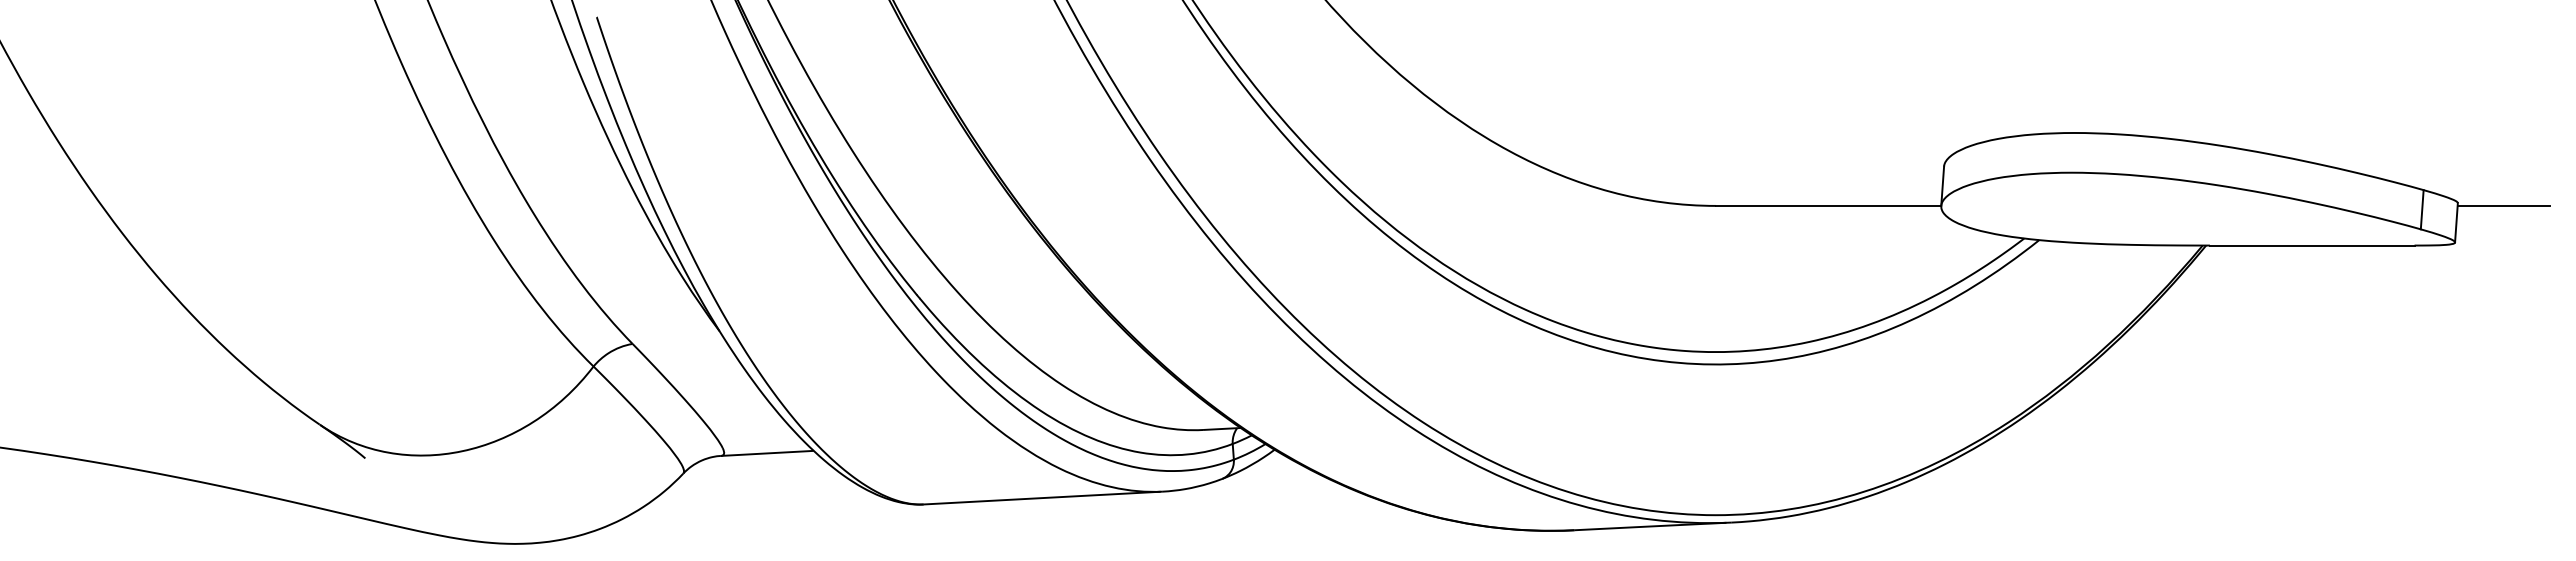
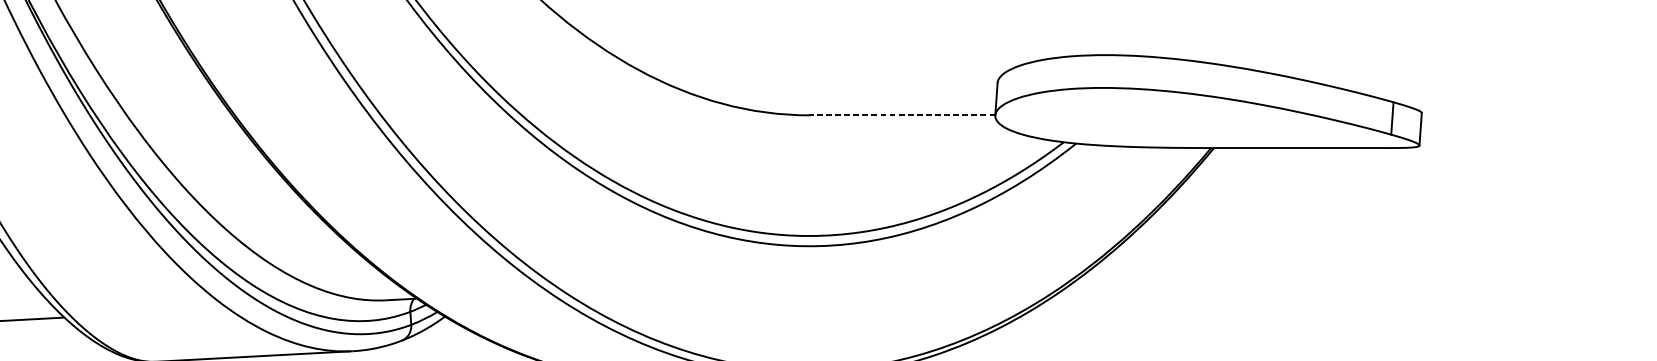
line: (1828, 205) -> (902, 114), solid -> dashed
line: (2503, 205) -> (1459, 114), removed

